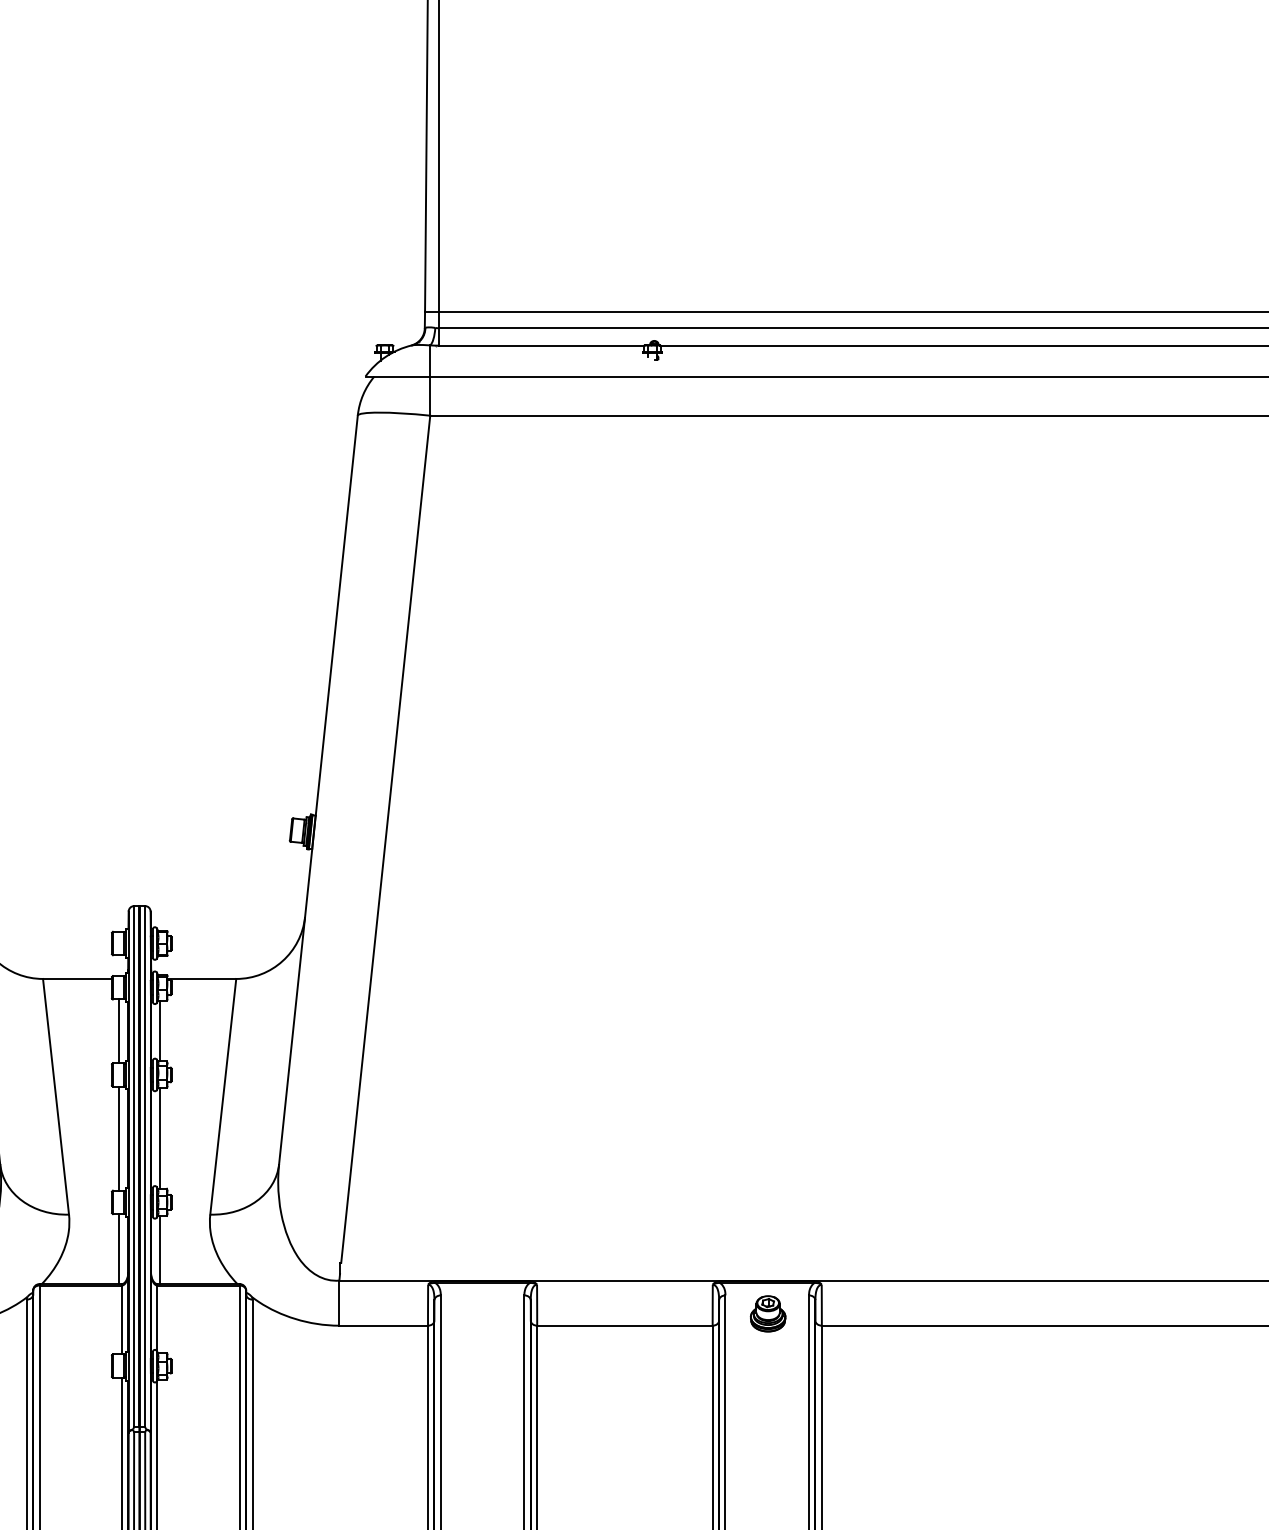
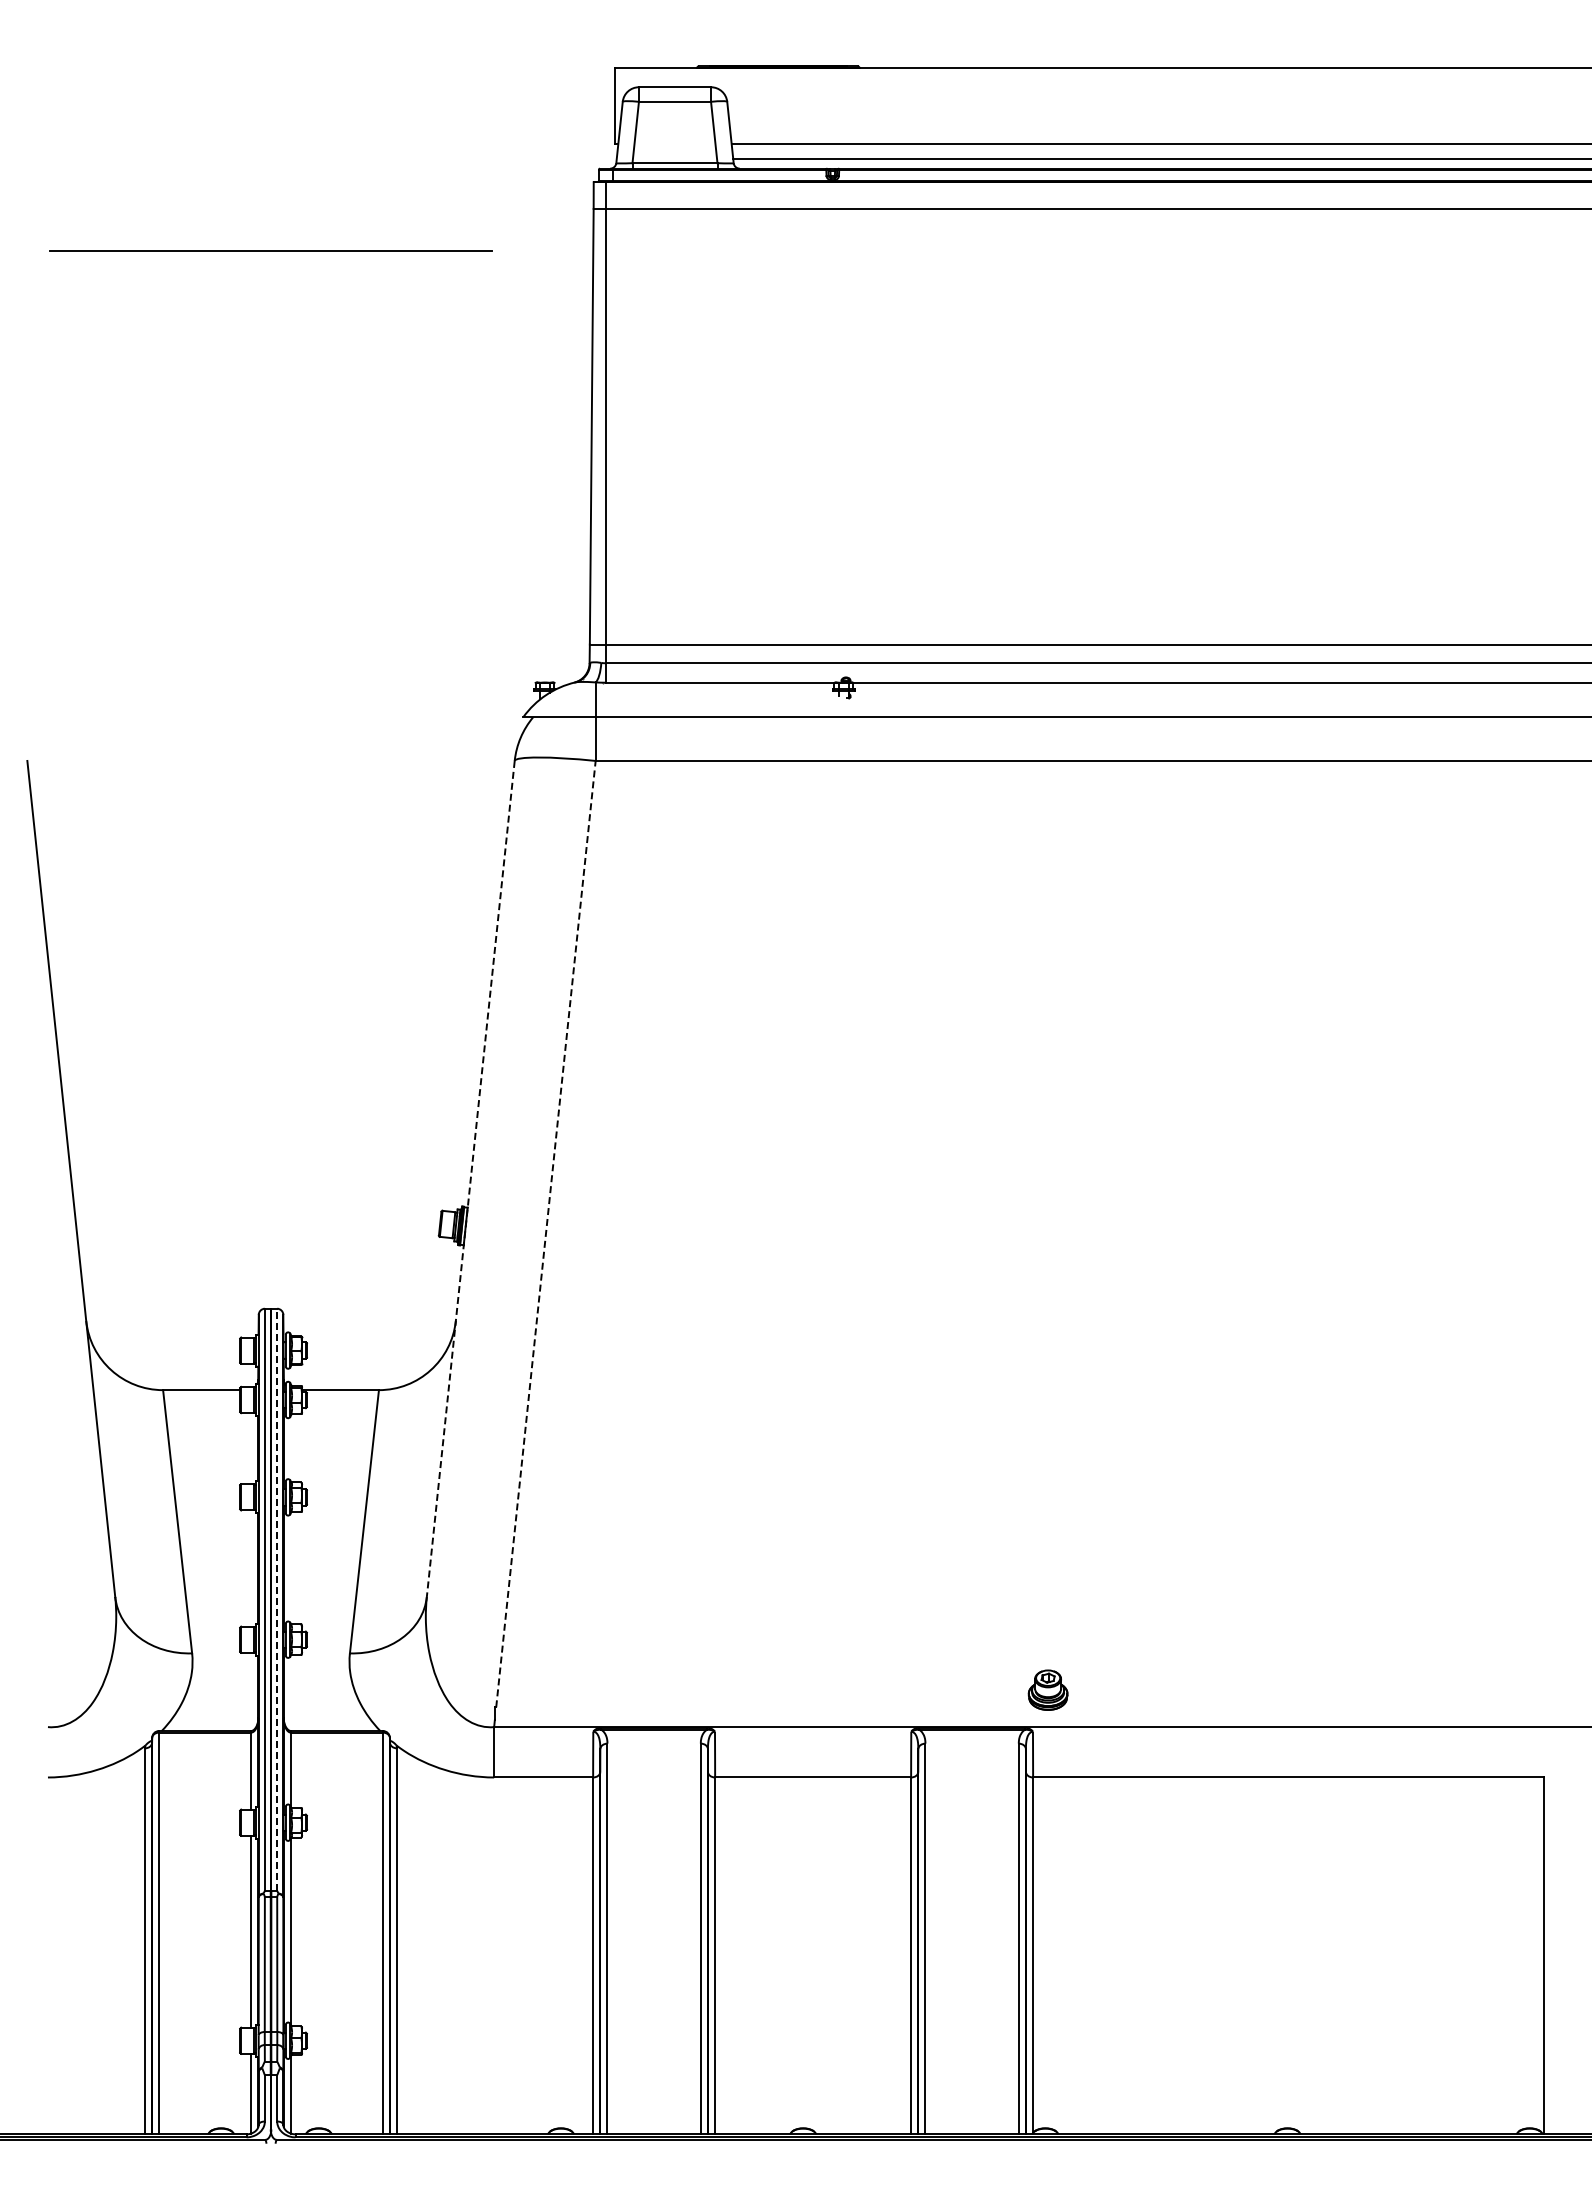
line: (318, 790) -> (470, 1179), solid -> dashed
line: (385, 839) -> (545, 1234), solid -> dashed
line: (119, 1031) -> (248, 1448), removed
line: (160, 1031) -> (294, 1448), removed
line: (119, 1138) -> (248, 1568), removed
line: (160, 1138) -> (294, 1568), removed
line: (145, 1166) -> (277, 1599), solid -> dashed
line: (119, 1248) -> (248, 1691), removed
line: (160, 1249) -> (294, 1692), removed
part: (767, 1313) -> (1047, 1689), moved

